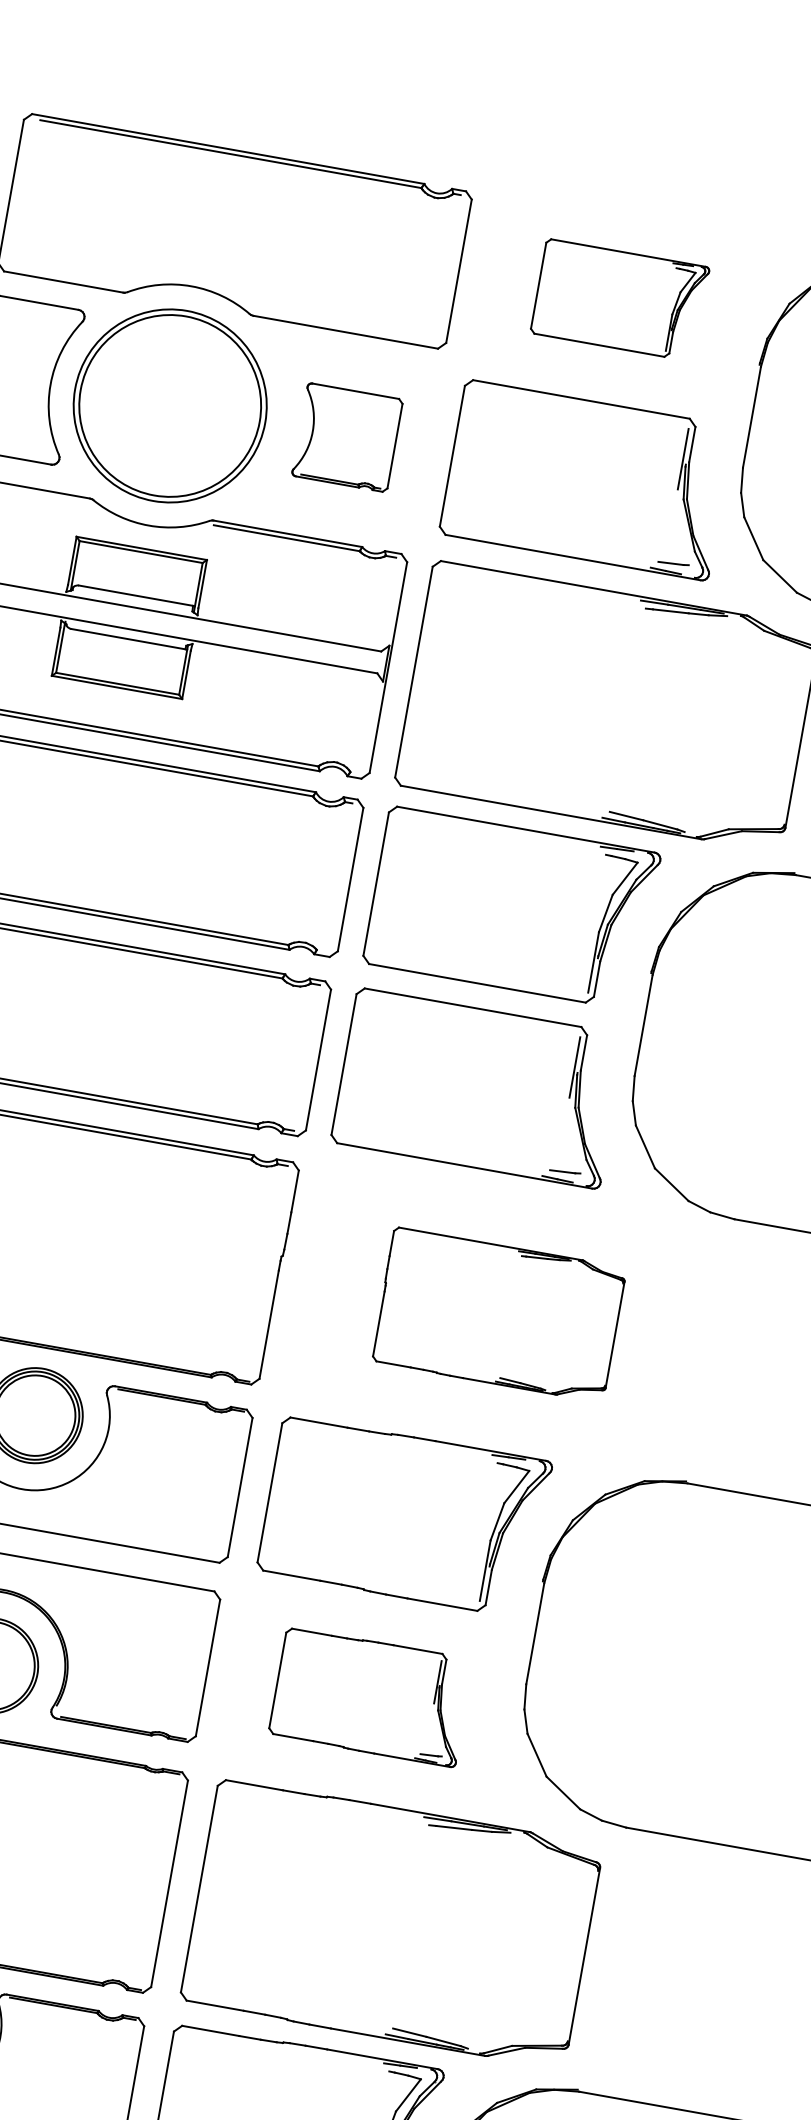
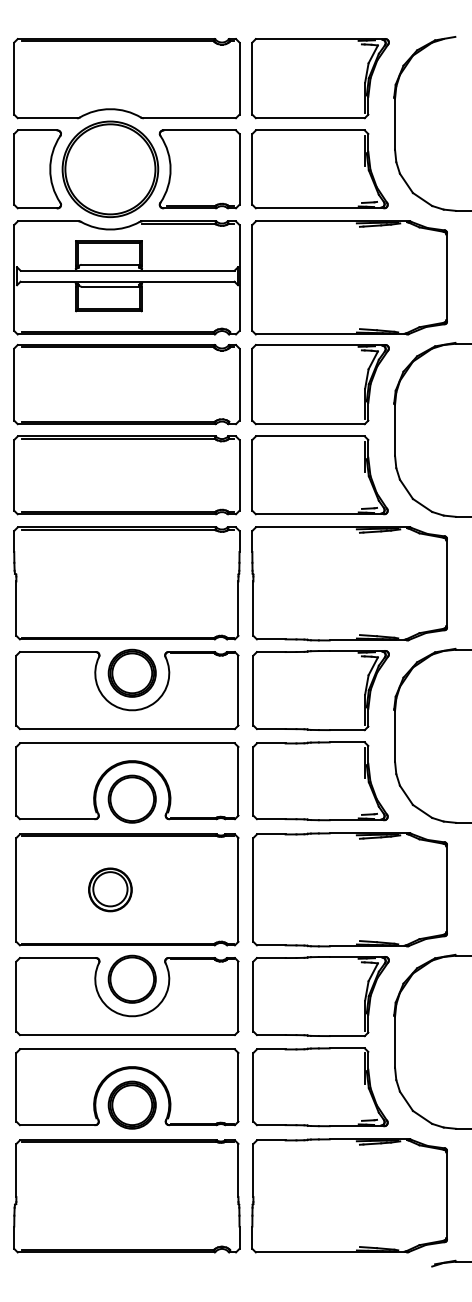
part: (620, 299) -> (320, 78), size x1.67
part: (347, 437) -> (199, 169), size x1.67
part: (498, 1313) -> (349, 583), size x1.67
part: (371, 1697) -> (320, 781), size x1.43

